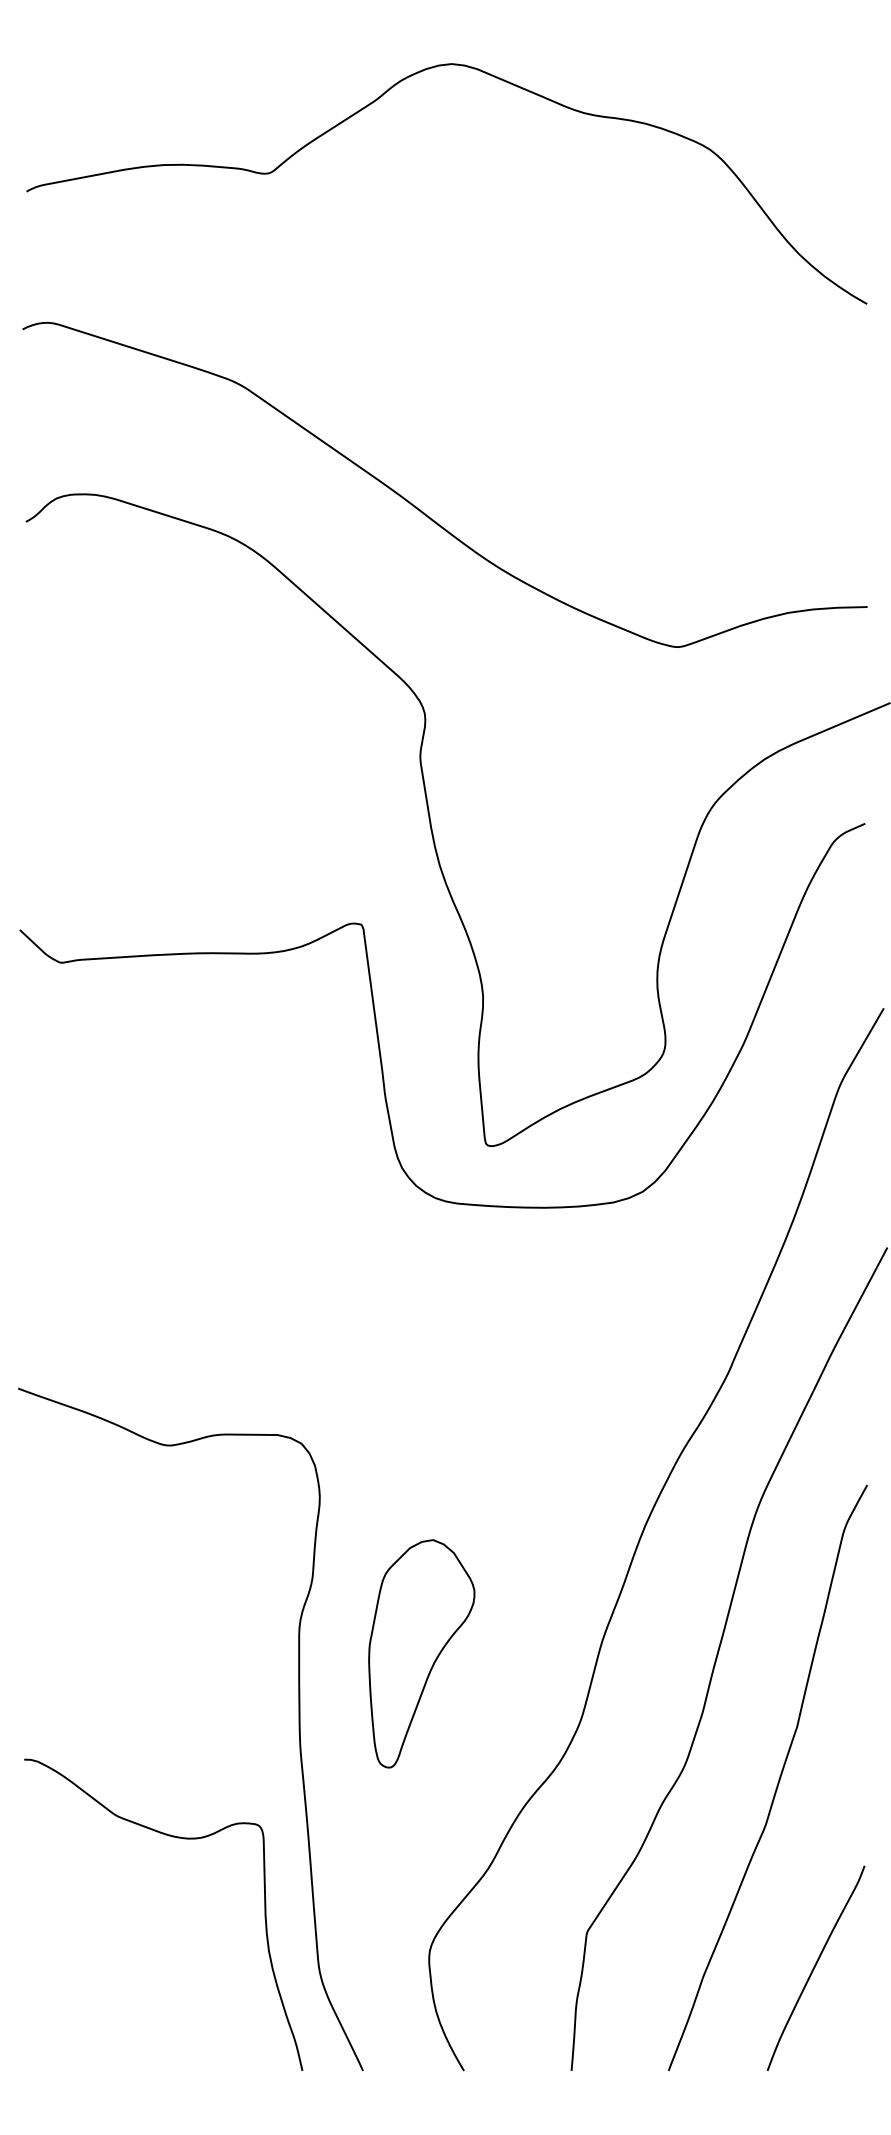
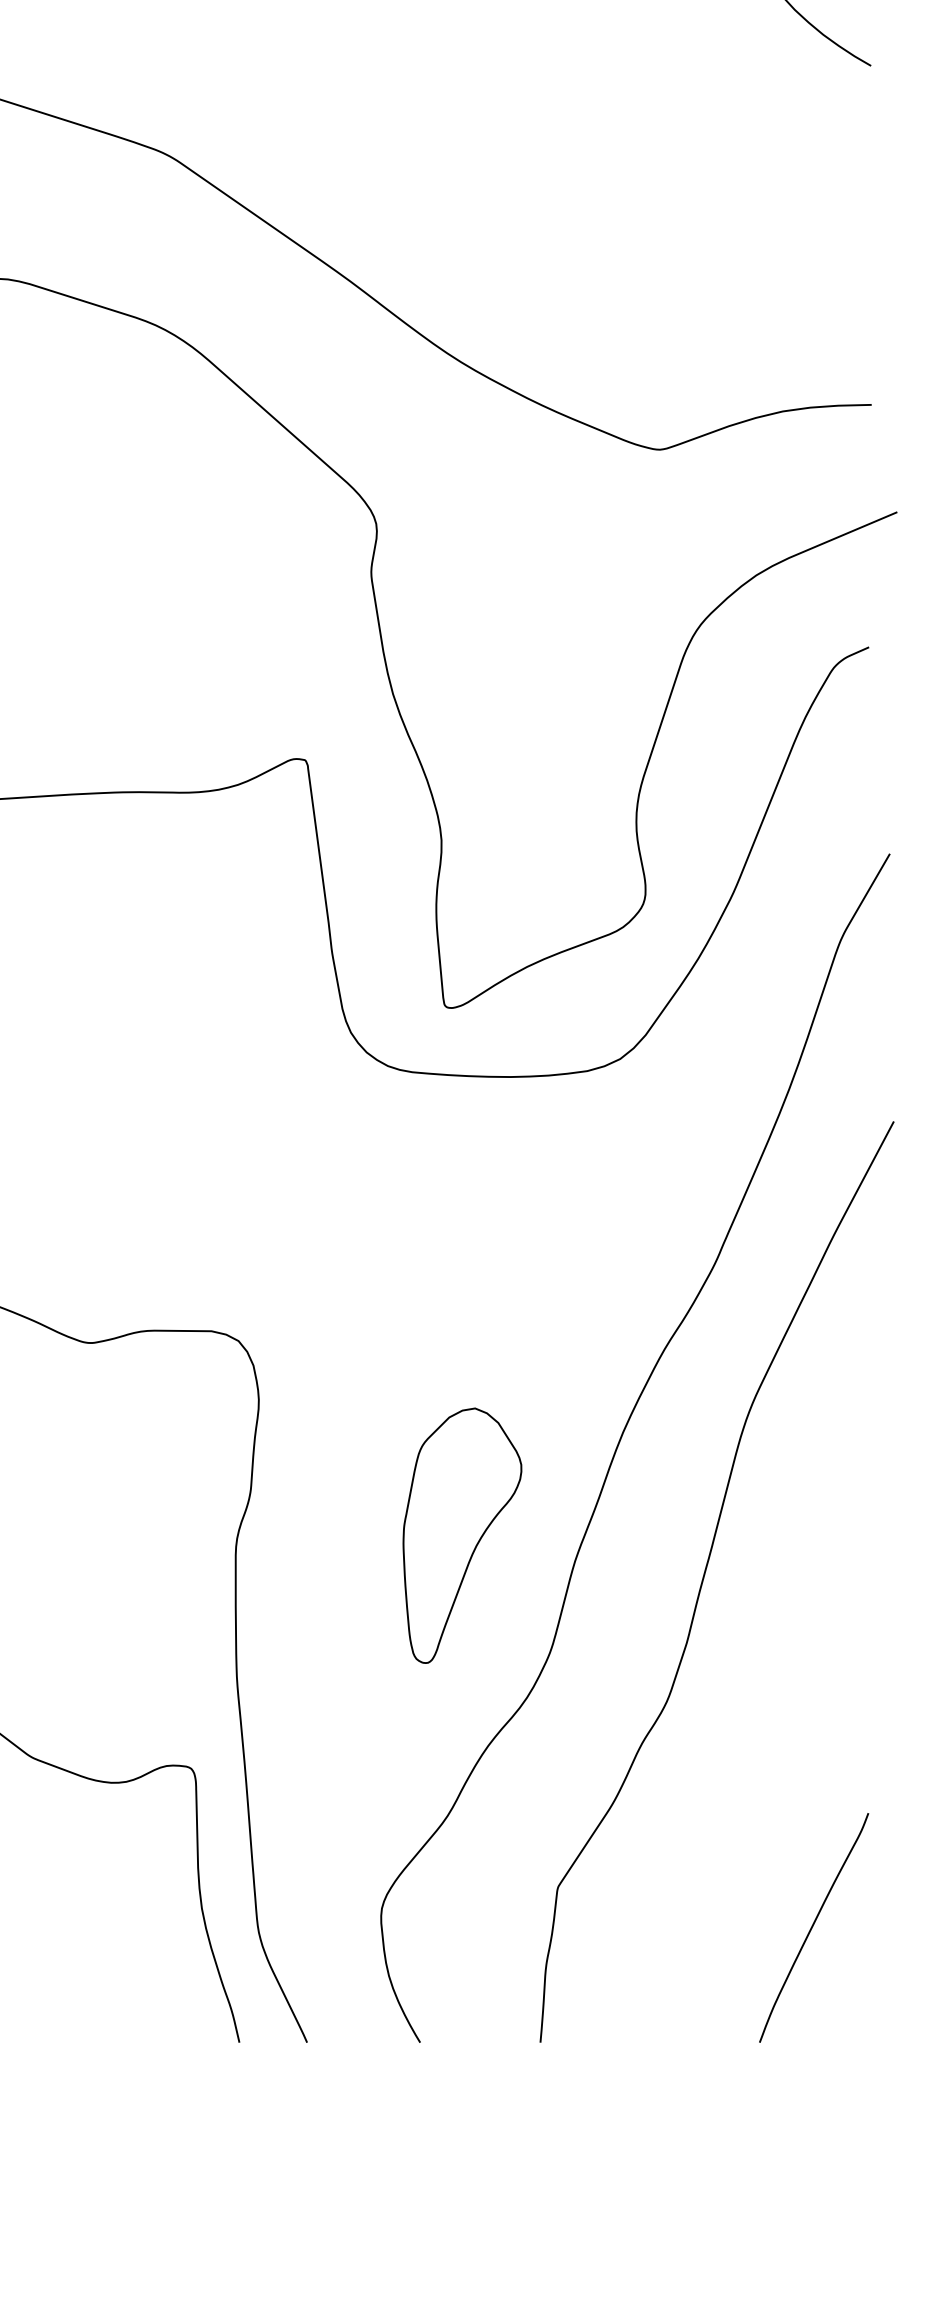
part: (421, 1653) -> (462, 1535), moved
curve: (778, 1779) -> (772, 1716), removed

